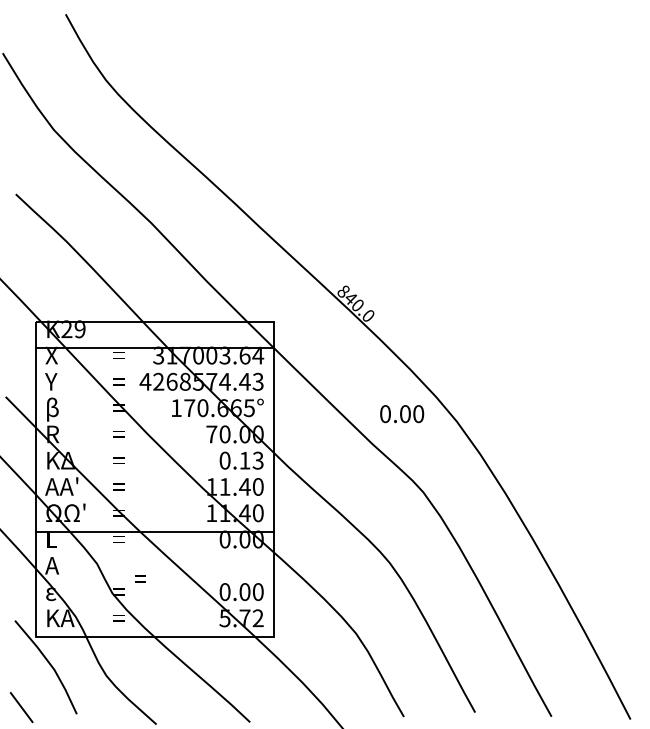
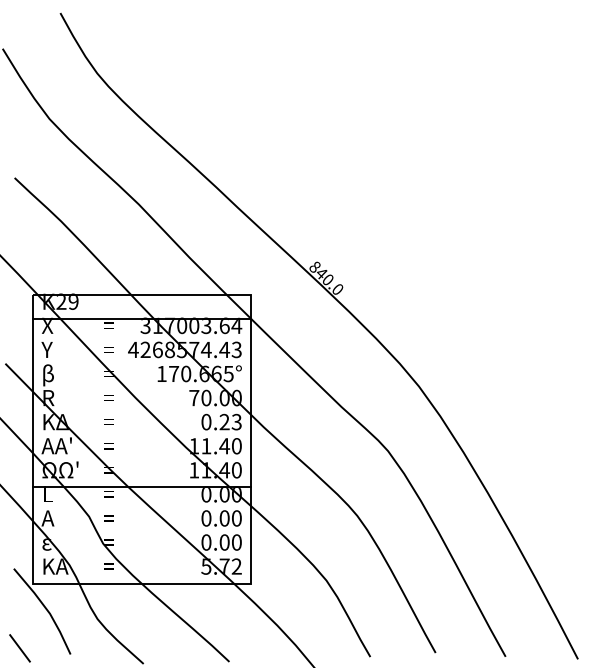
text: (401, 414) -> (221, 518), moved
text: (244, 459) -> (224, 421), 0.13 -> 0.23
text: (140, 578) -> (108, 518), moved

